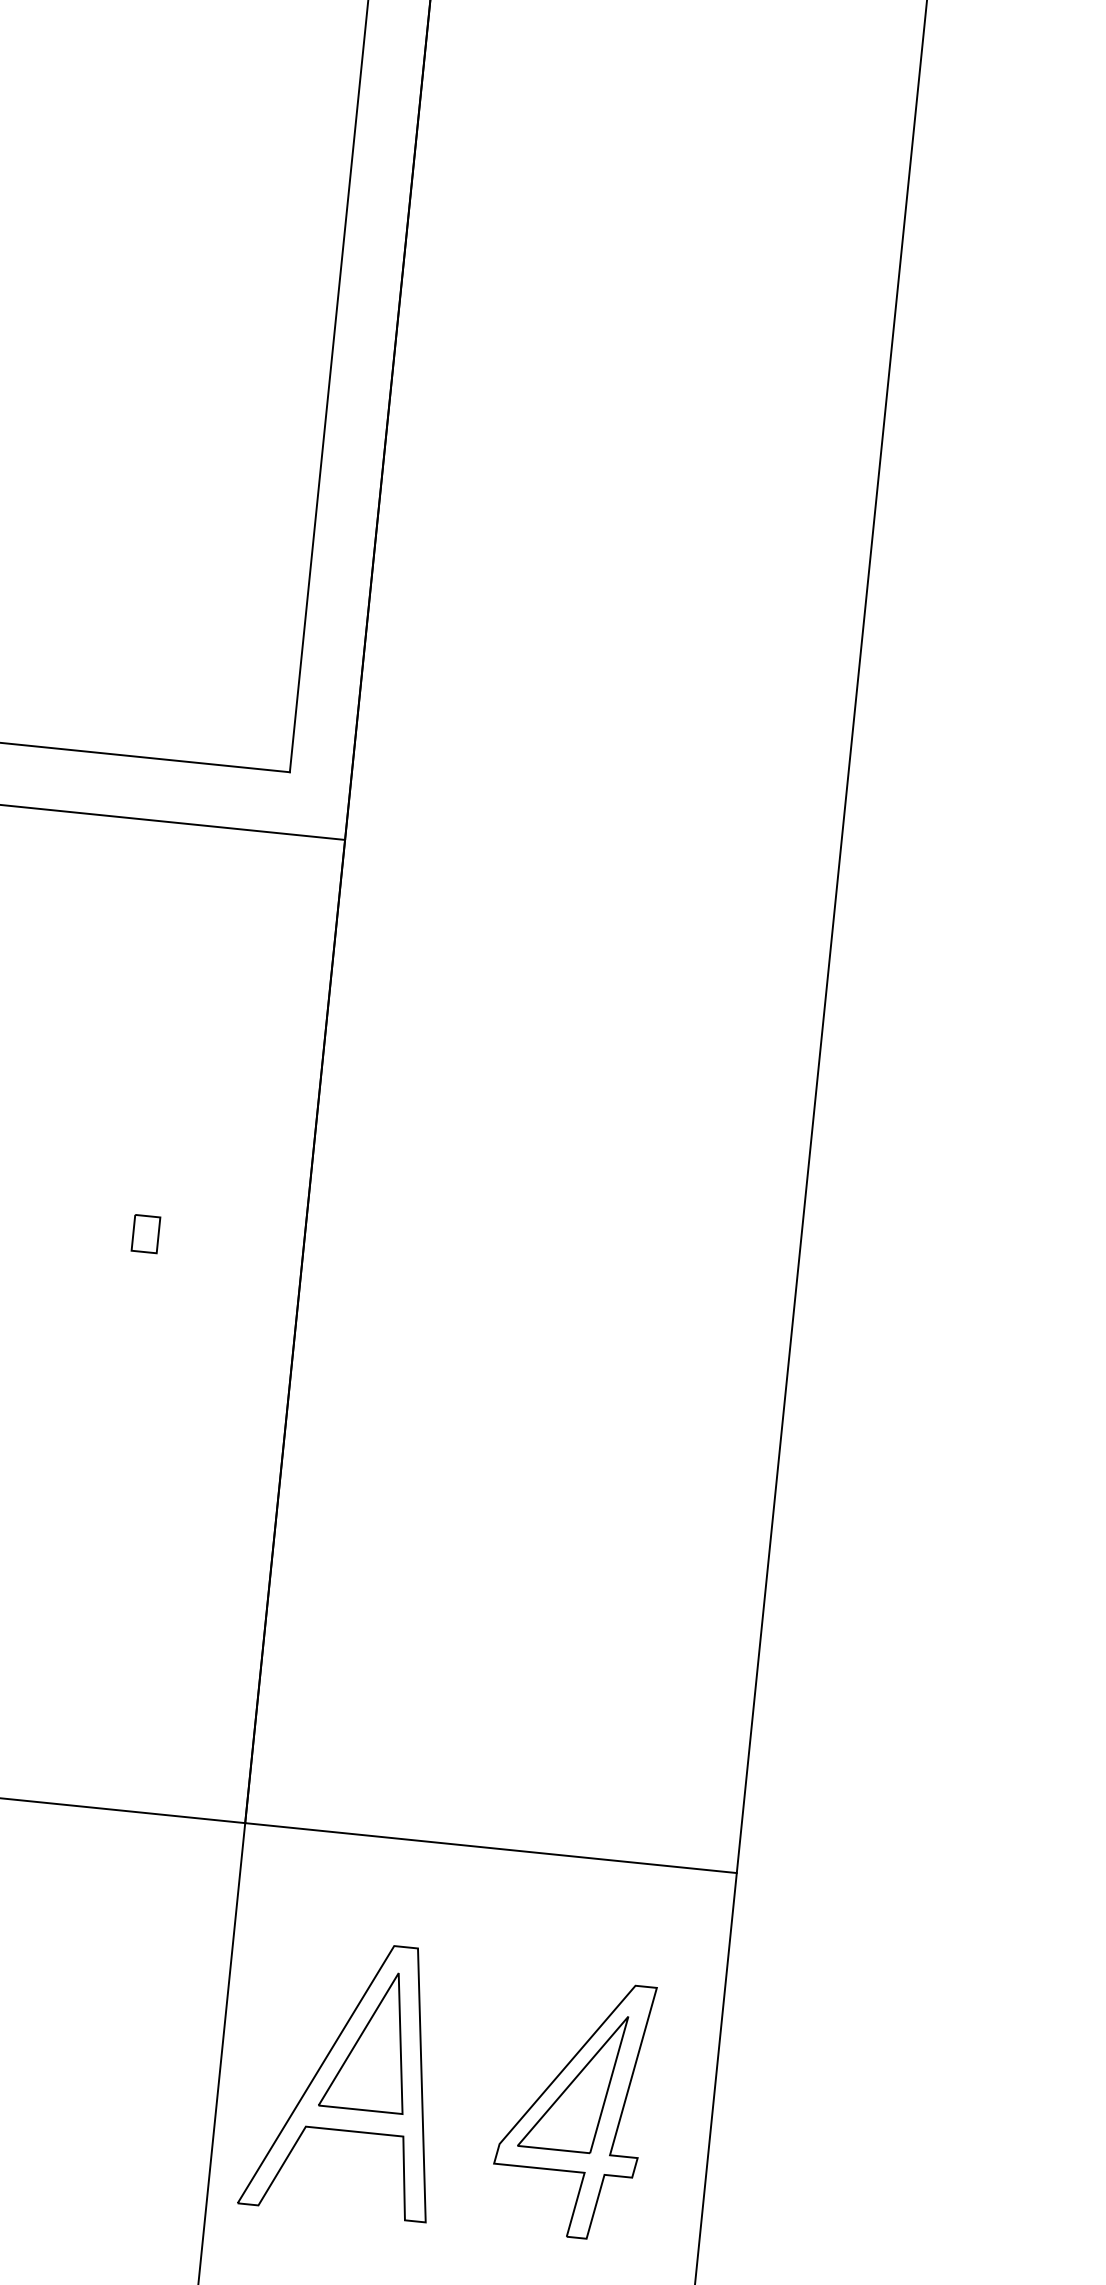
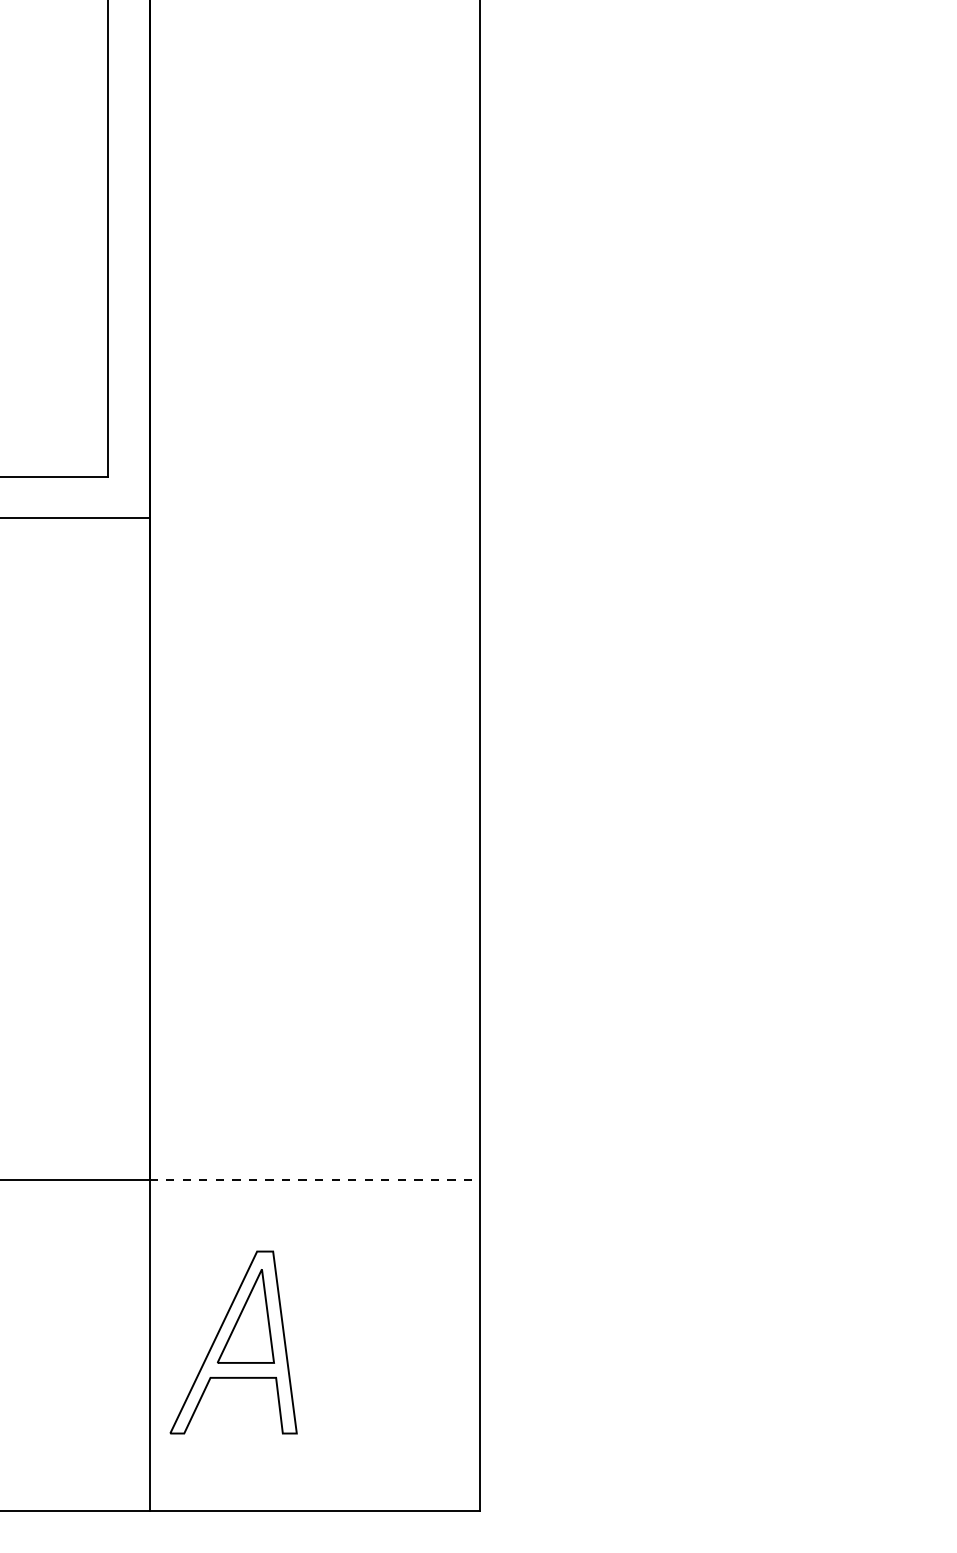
part: (145, 1233) -> (43, 793), removed
line: (491, 1847) -> (315, 1179), solid -> dashed
part: (571, 2108) -> (386, 1347), removed

